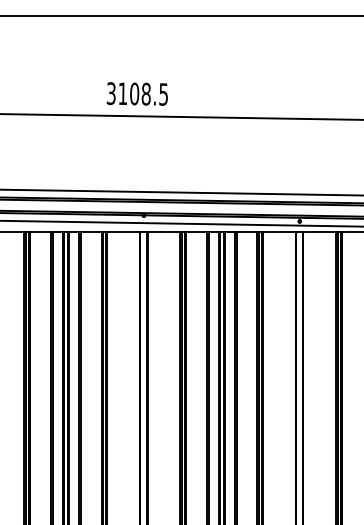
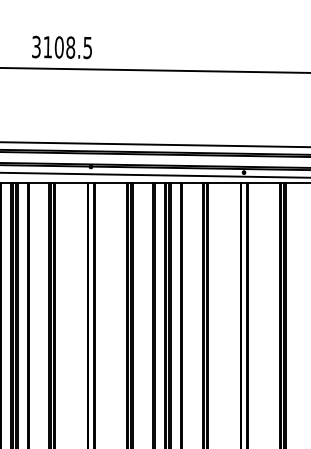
text: (136, 93) -> (61, 46), moved

